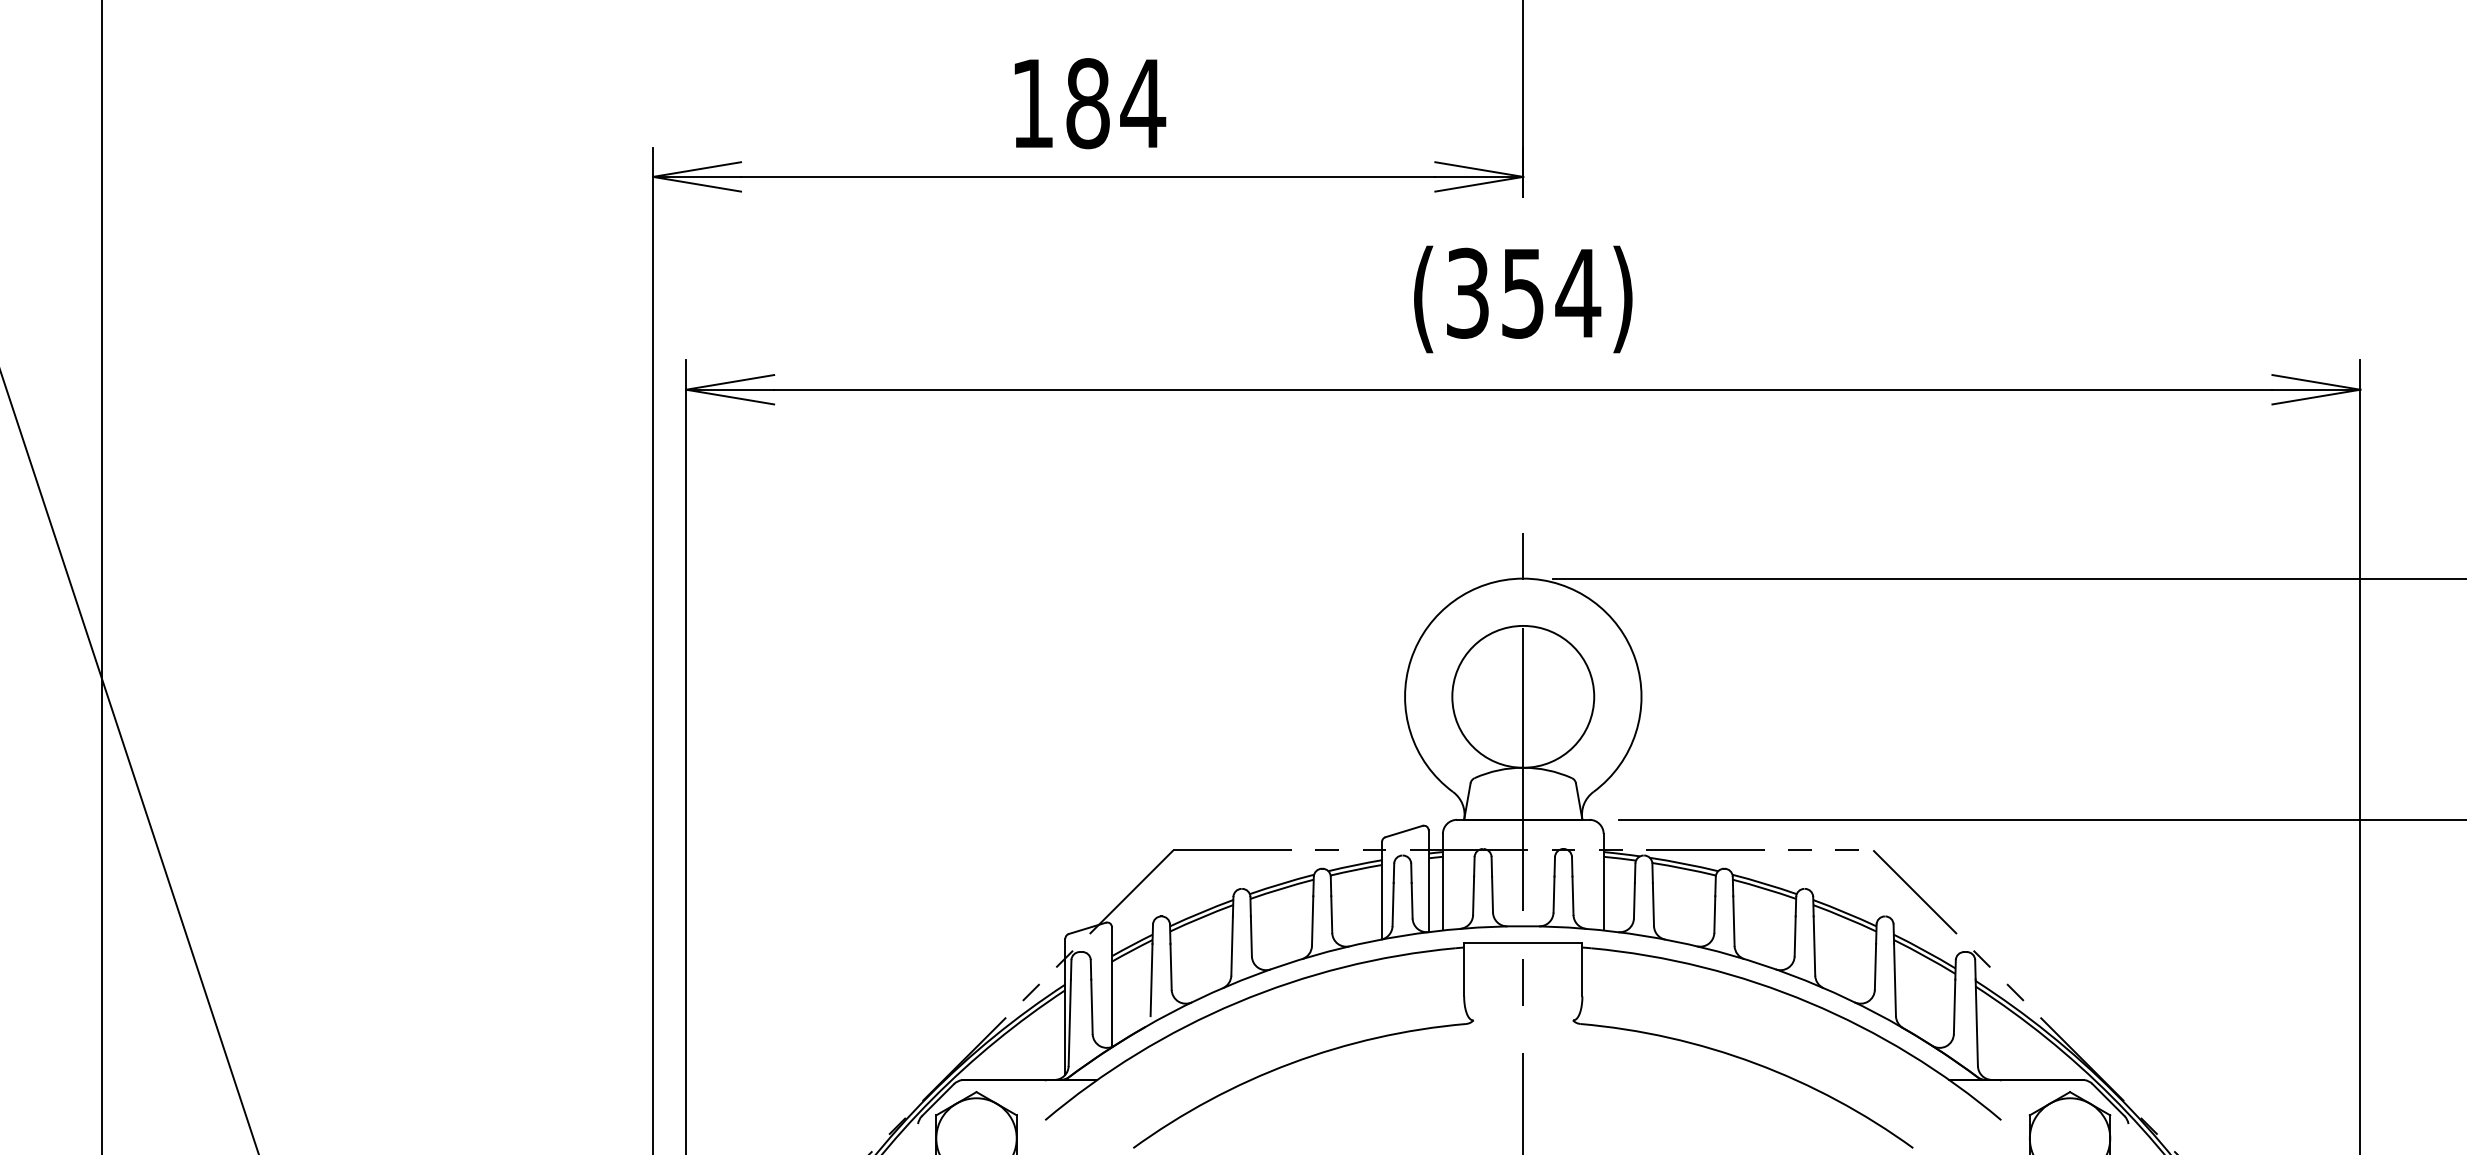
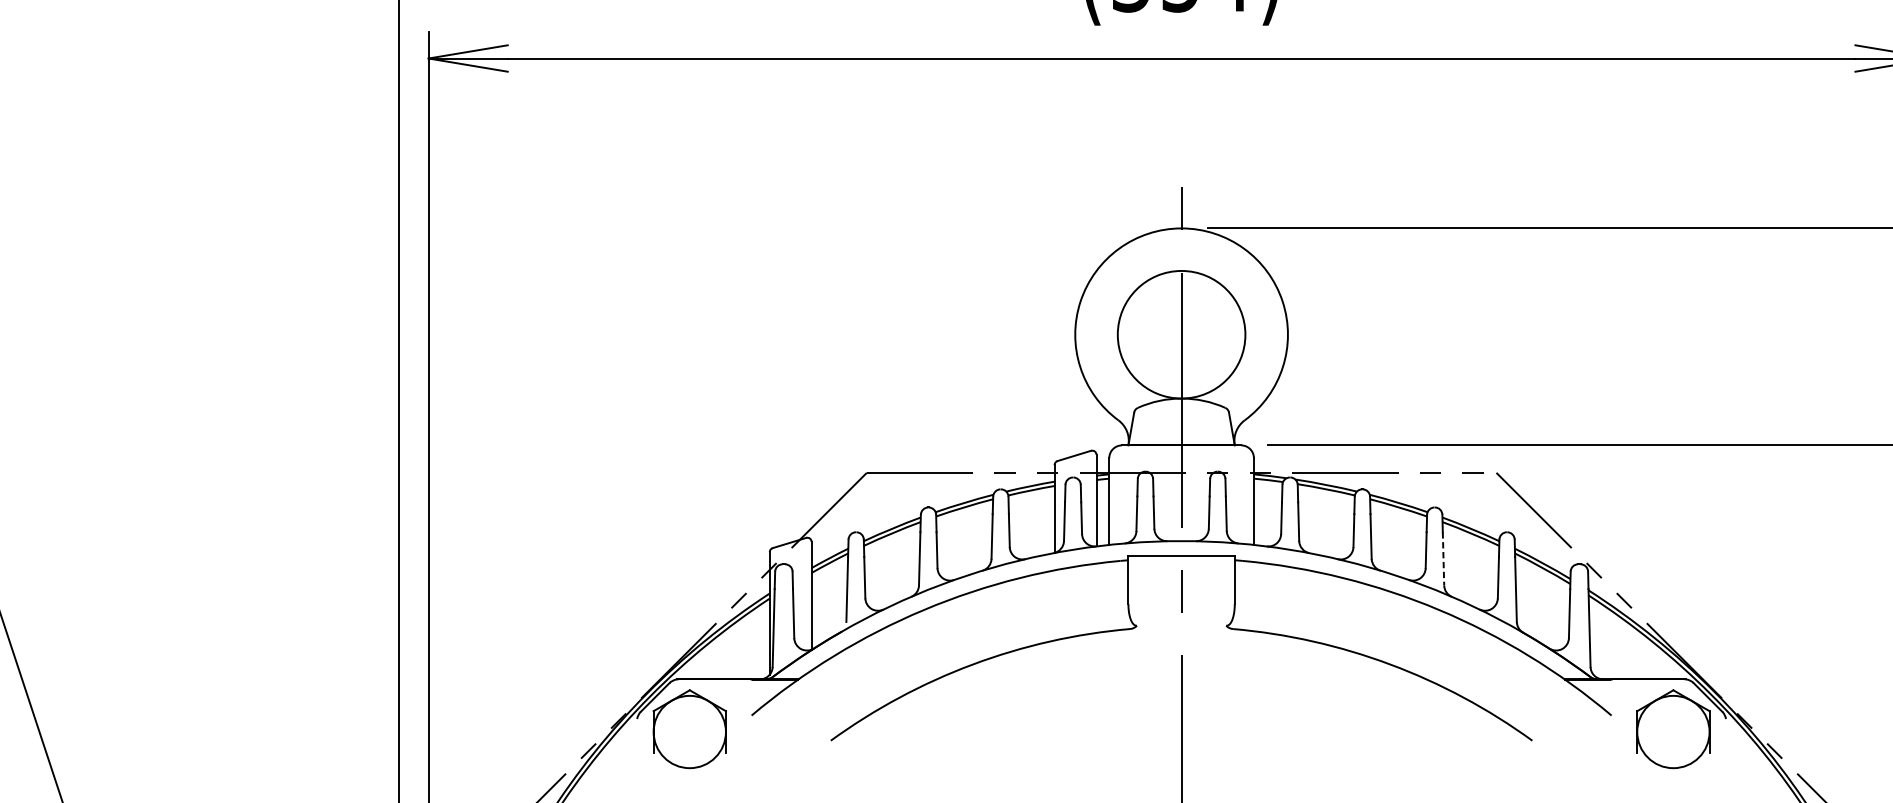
line: (1814, 945) -> (1443, 558), solid -> dashed

